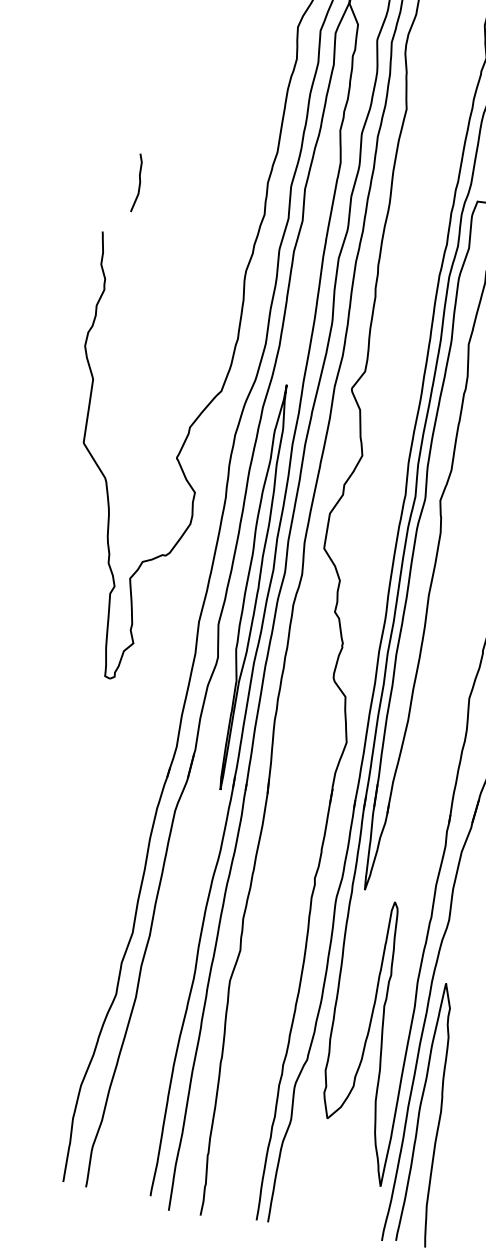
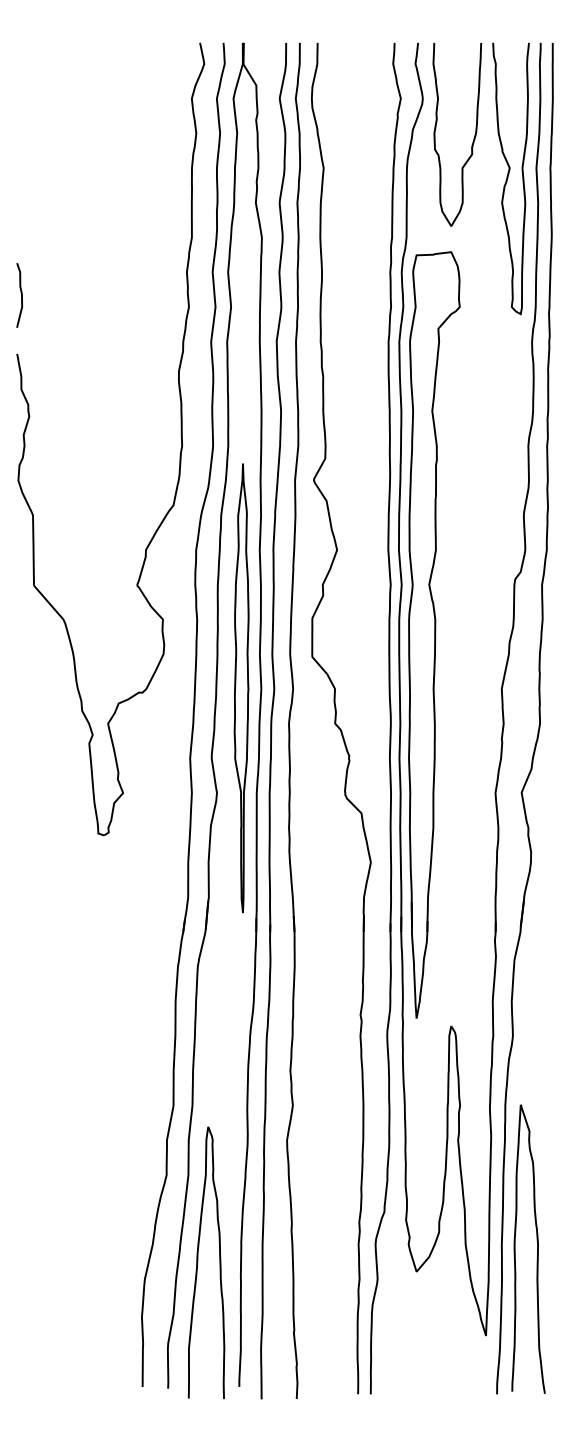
curve: (139, 183) -> (21, 295), moved
part: (252, 586) -> (241, 687), moved
curve: (132, 1077) -> (198, 1262), added

